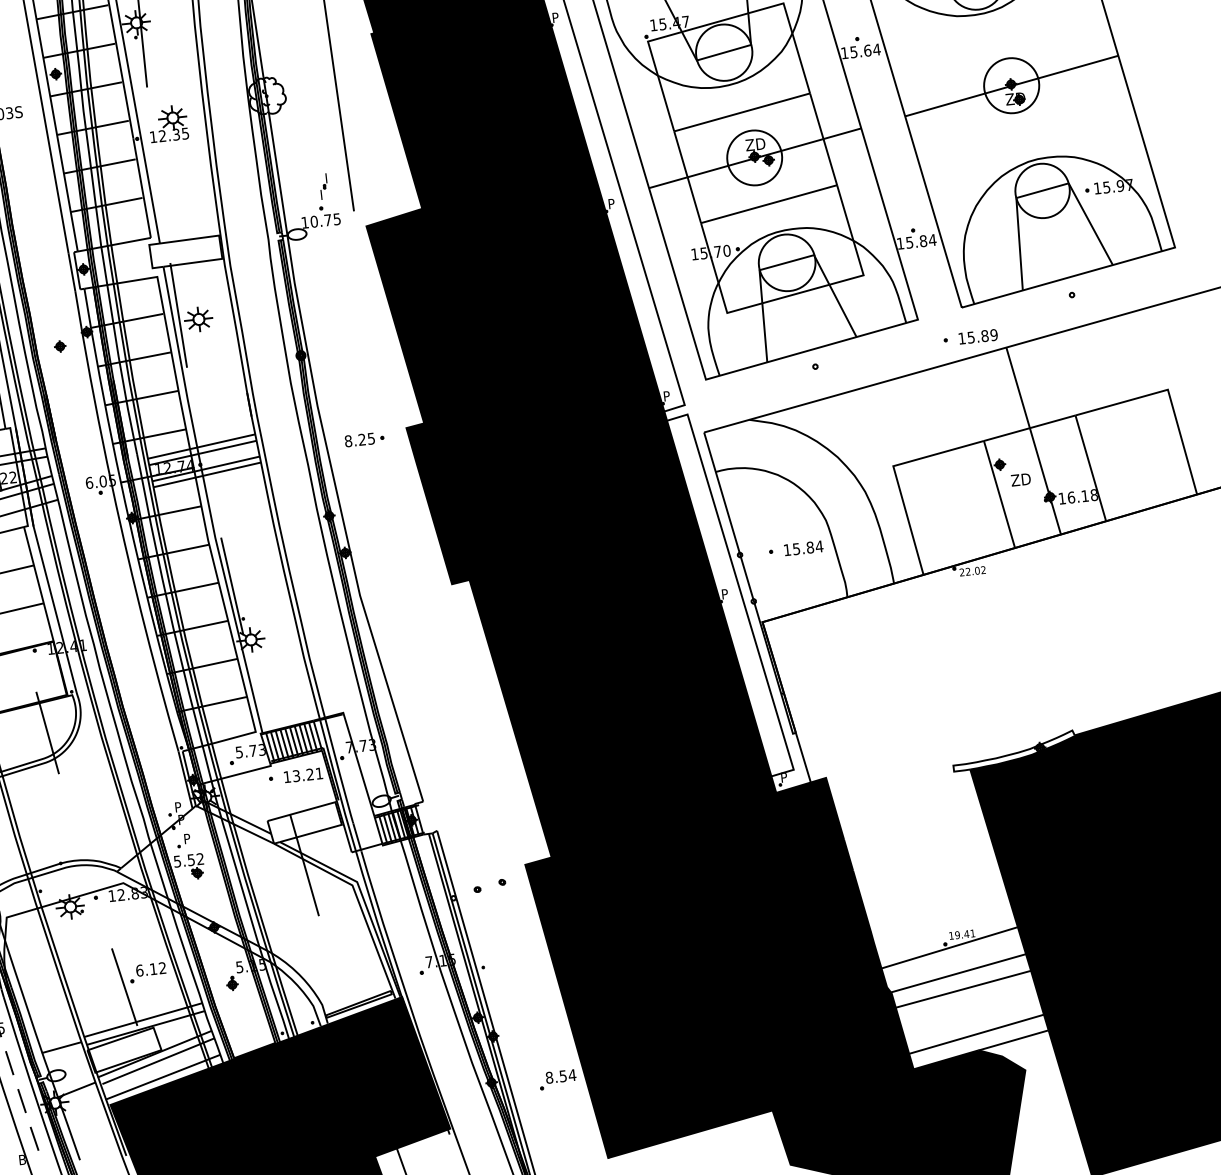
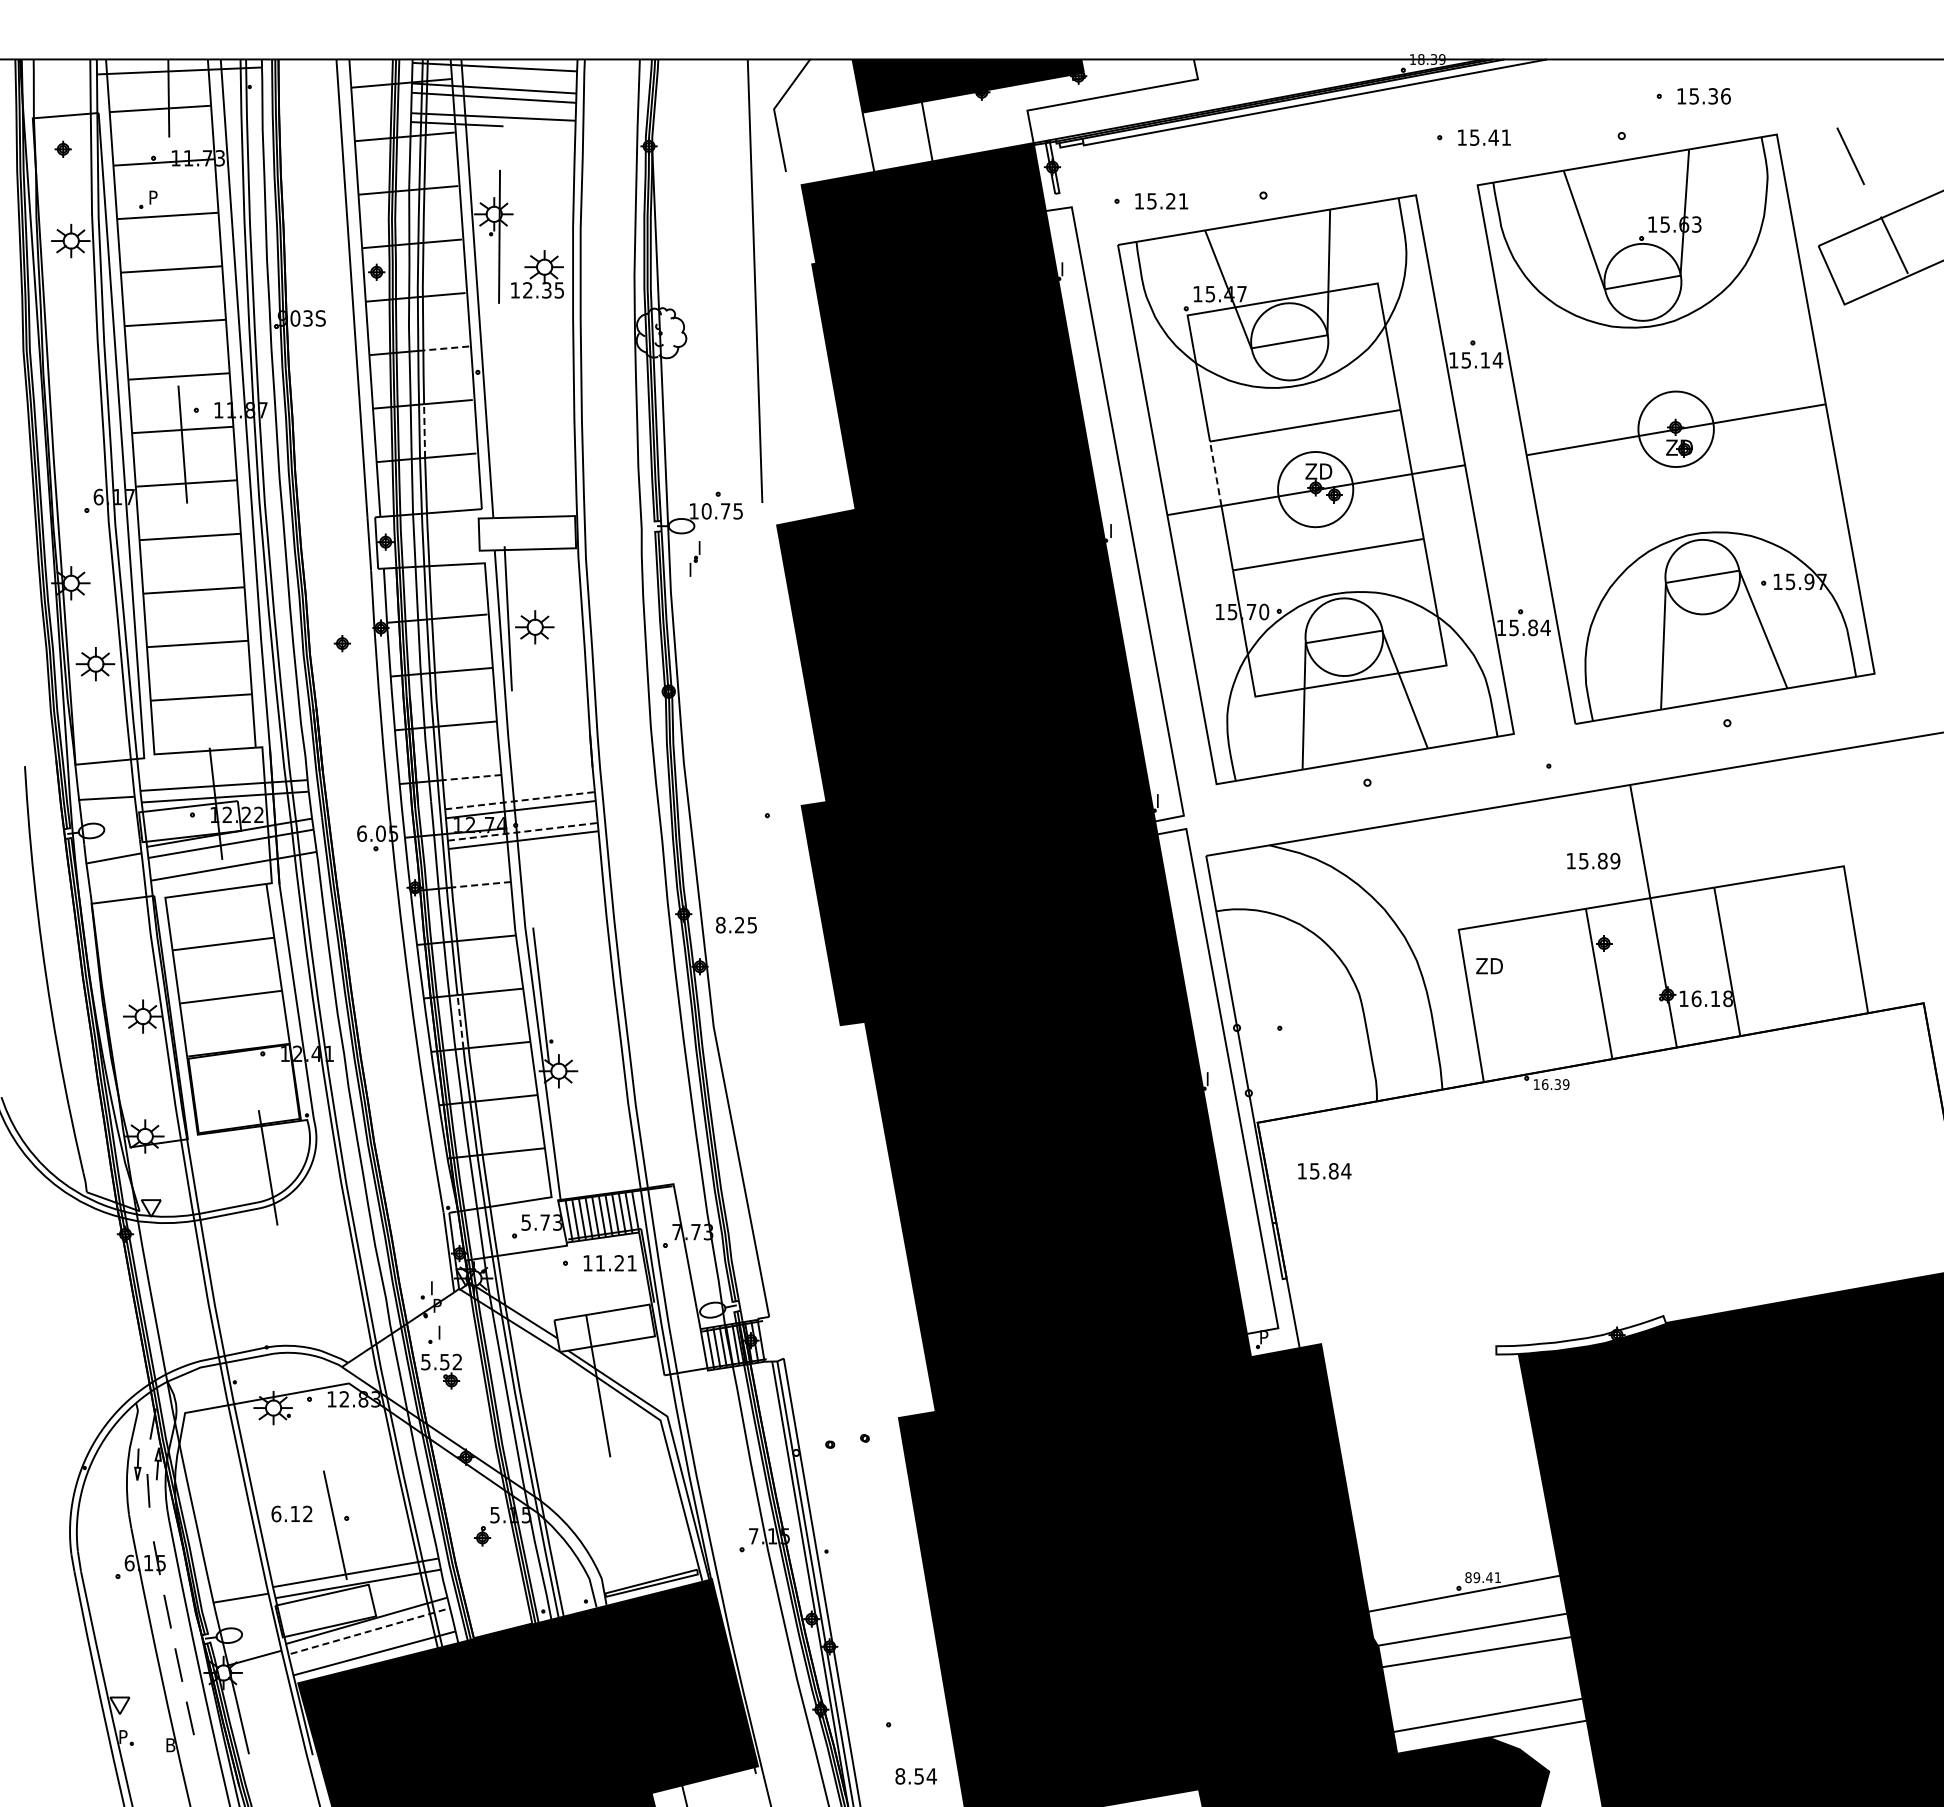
text: (556, 15) -> (1066, 266), P -> I
text: (867, 50) -> (1485, 360), 15.64 -> 15.14
part: (168, 123) -> (537, 274), moved
line: (112, 124) -> (446, 348), solid -> dashed
line: (680, 154) -> (1215, 473), solid -> dashed
line: (103, 186) -> (424, 431), solid -> dashed
part: (323, 186) -> (694, 558), moved
text: (612, 201) -> (1115, 528), P -> I
text: (978, 336) -> (1593, 860), moved
text: (667, 394) -> (1161, 798), P -> I
line: (164, 433) -> (471, 777), solid -> dashed
text: (359, 440) -> (736, 925), moved
line: (201, 446) -> (520, 800), solid -> dashed
line: (205, 468) -> (522, 831), solid -> dashed
text: (1020, 480) -> (1489, 966), moved
line: (180, 510) -> (481, 884), solid -> dashed
text: (803, 548) -> (1324, 1171), moved
text: (972, 571) -> (1551, 1084), 22.02 -> 16.39
text: (725, 592) -> (1211, 1076), P -> I
line: (175, 611) -> (460, 1021), solid -> dashed
text: (296, 776) -> (600, 1263), 13.21 -> 11.21
text: (178, 805) -> (435, 1285), P -> I
text: (187, 836) -> (443, 1329), P -> I
text: (951, 935) -> (1468, 1577), 19.41 -> 89.41
text: (150, 969) -> (291, 1513), moved
line: (158, 1061) -> (370, 1631), solid -> dashed
text: (561, 1076) -> (916, 1776), moved

